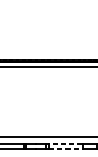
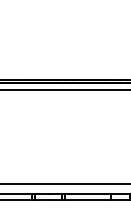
line: (66, 144) -> (88, 193), dashed -> solid
line: (66, 149) -> (88, 200), dashed -> solid

